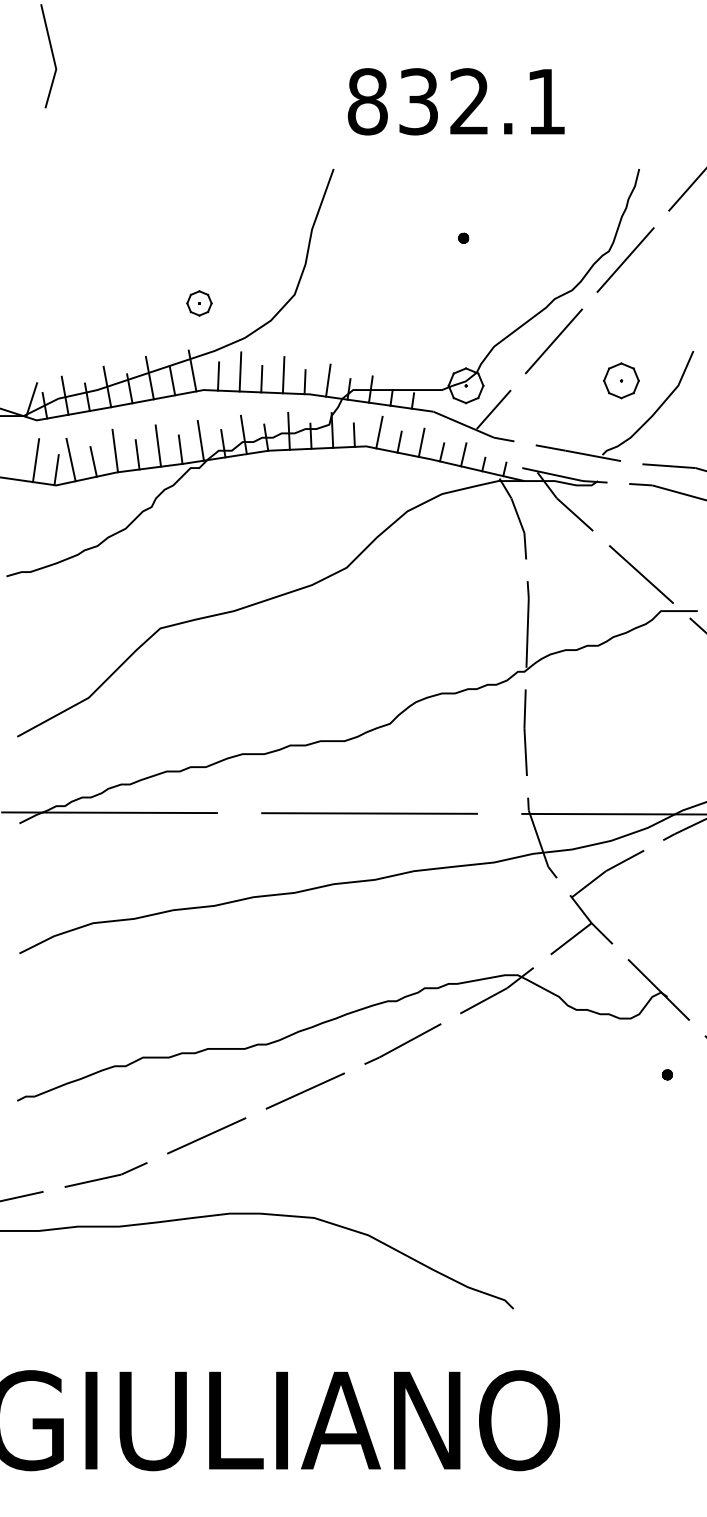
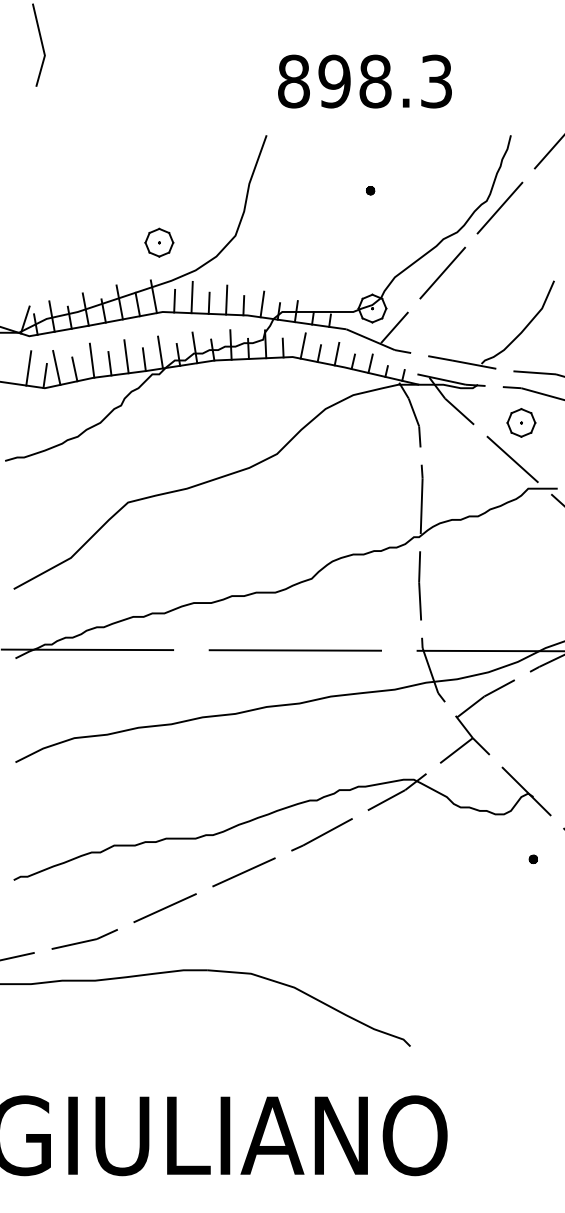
text: (481, 101) -> (384, 81), 832.1 -> 898.3
part: (199, 303) -> (159, 242), size x1.43
part: (621, 380) -> (521, 422), moved

